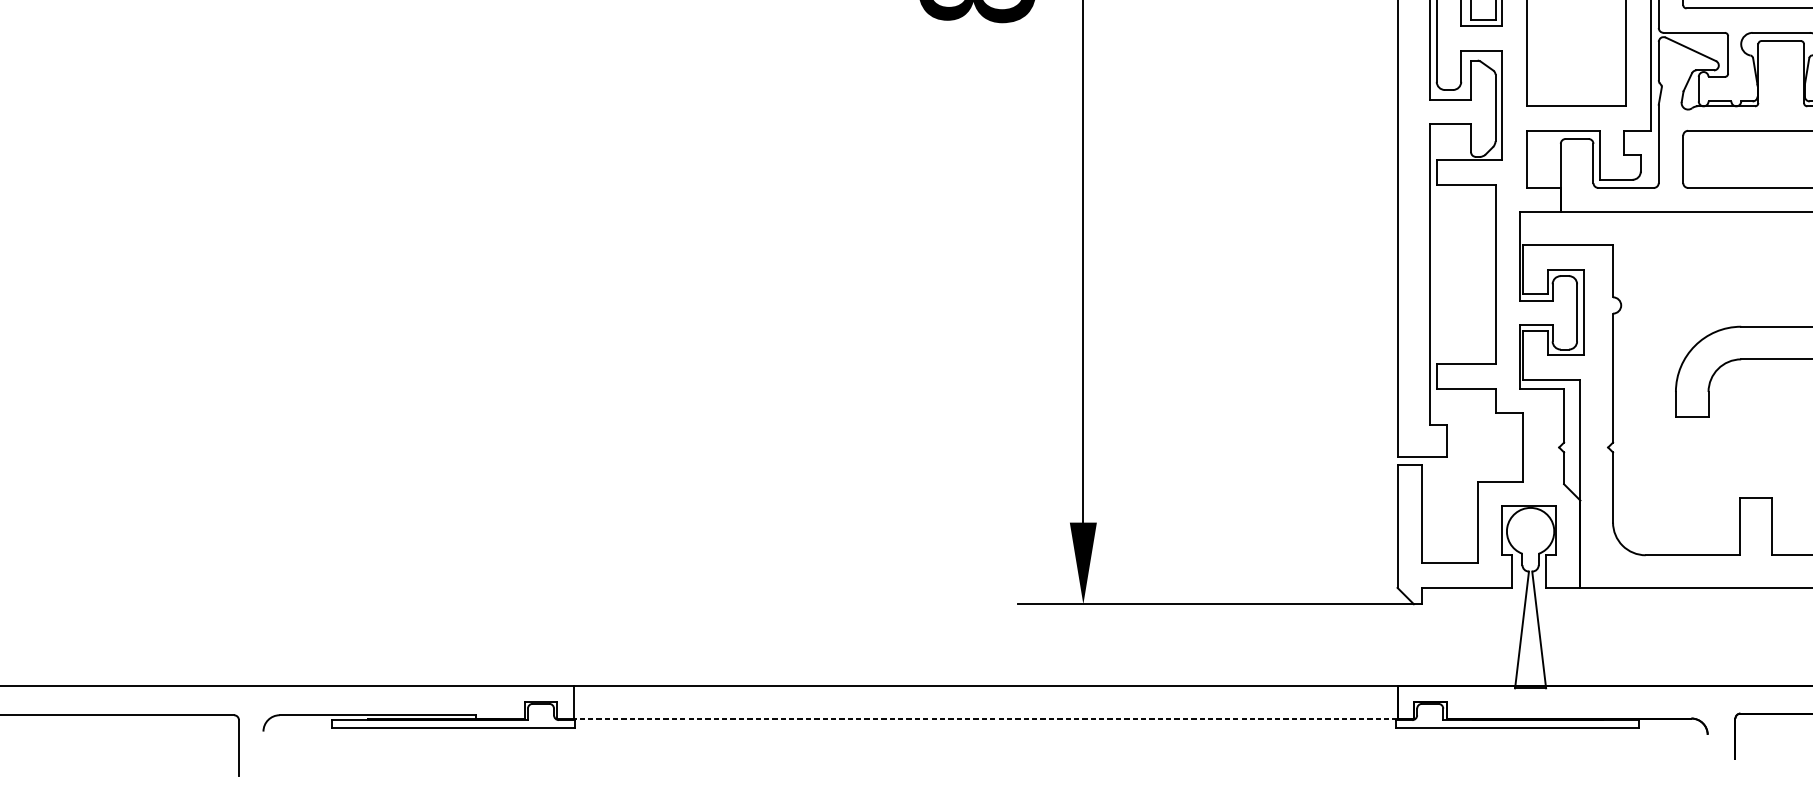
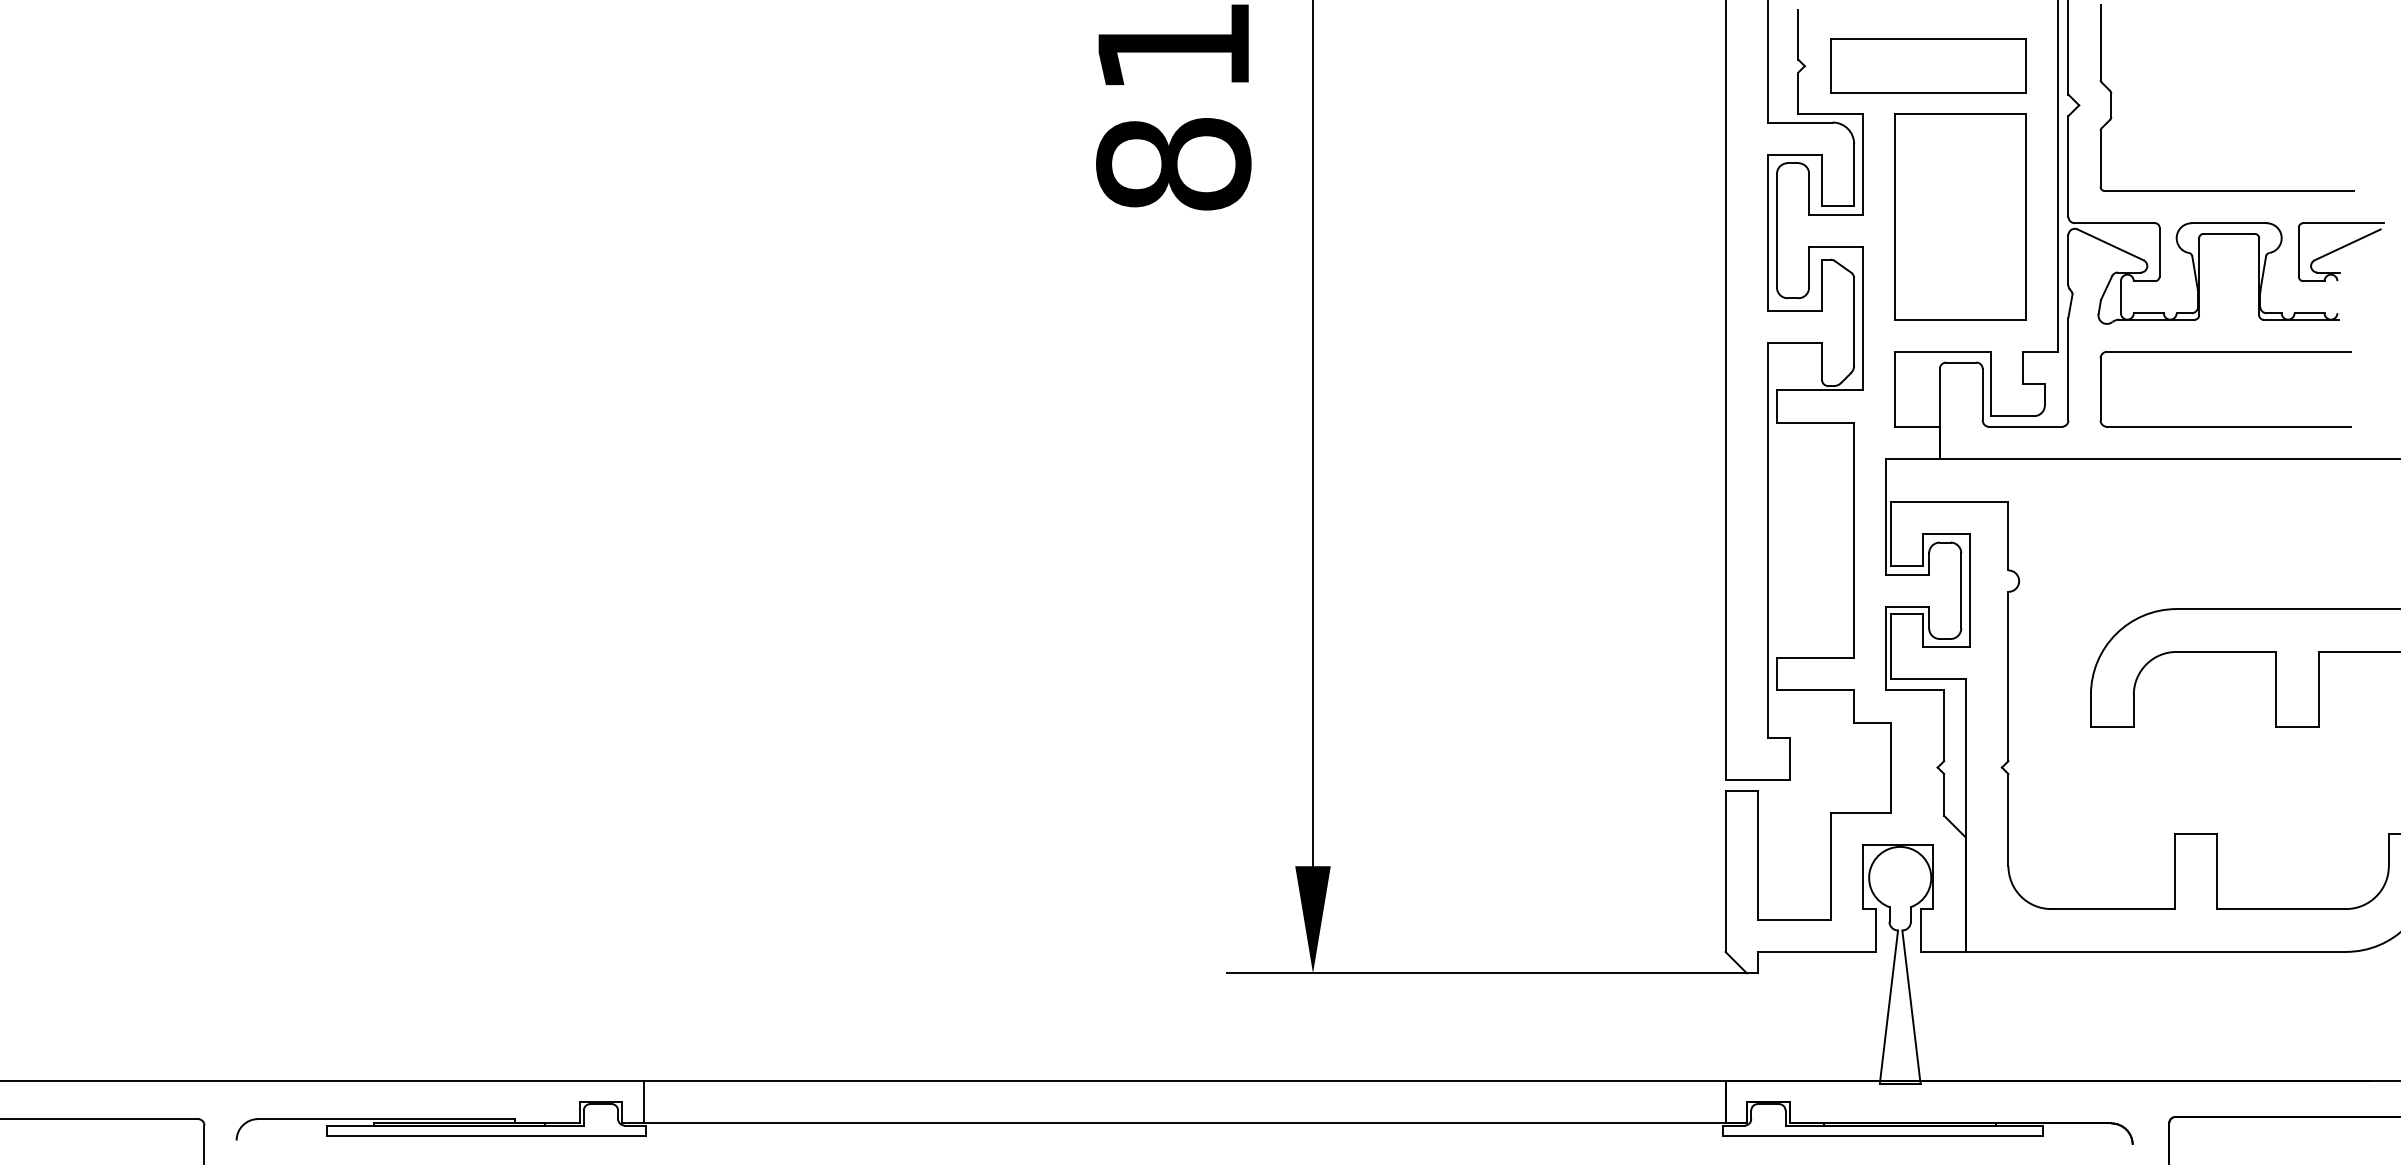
line: (985, 718) -> (1184, 1123), dashed -> solid

